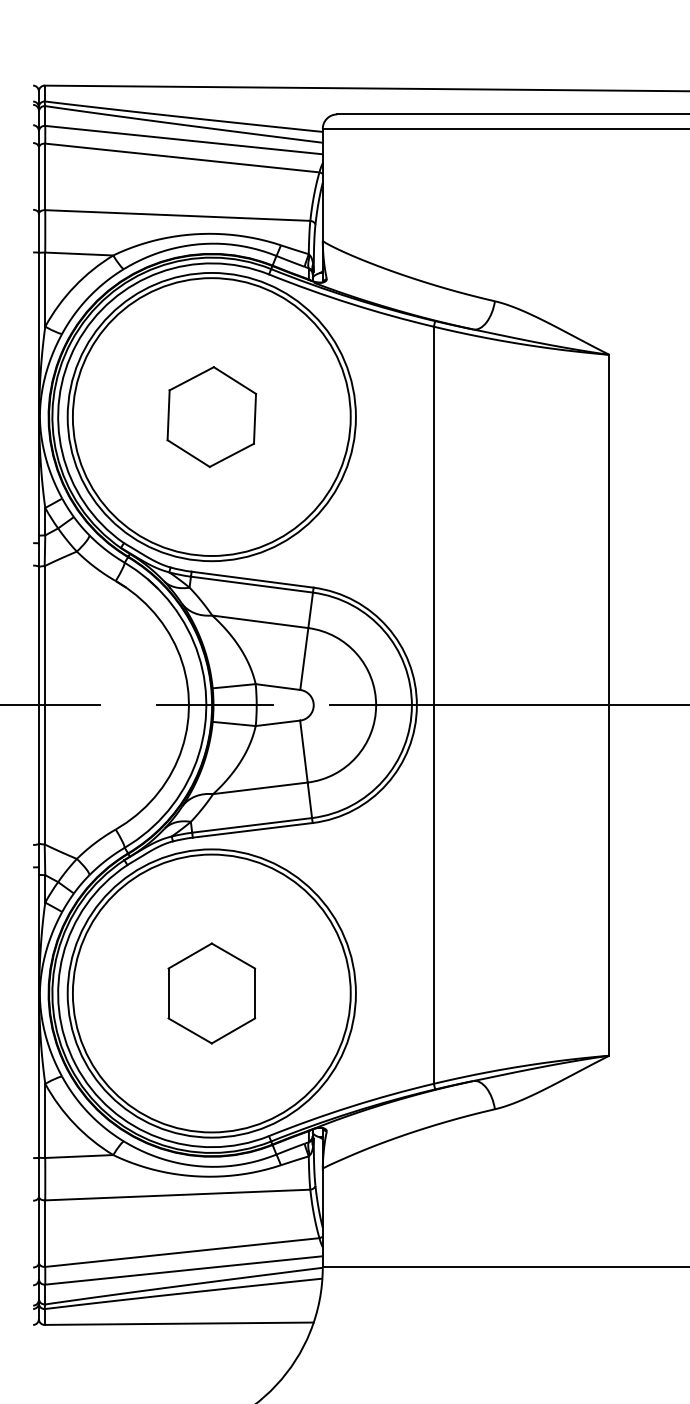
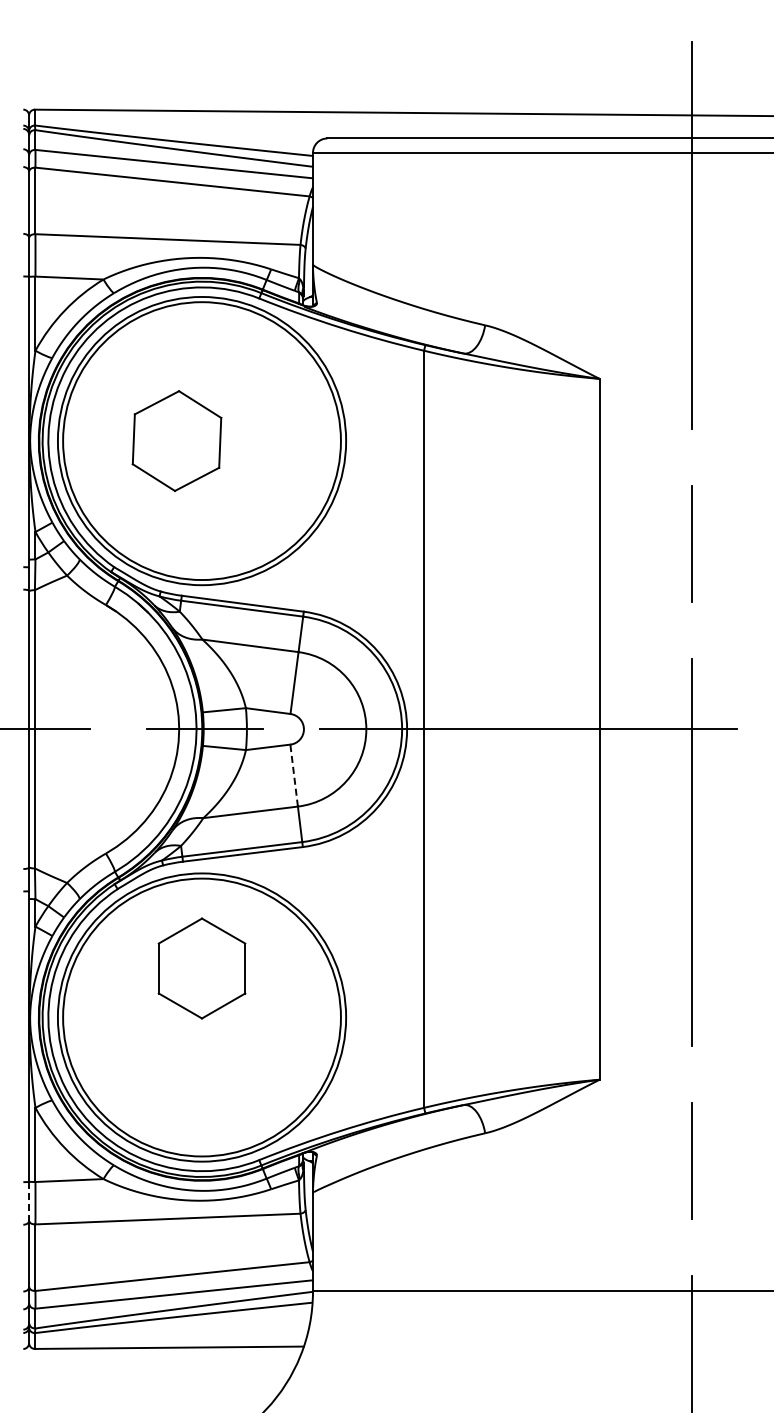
part: (211, 416) -> (176, 440), moved
line: (304, 751) -> (294, 775), solid -> dashed
part: (211, 993) -> (201, 968), moved
line: (39, 1177) -> (29, 1201), solid -> dashed

